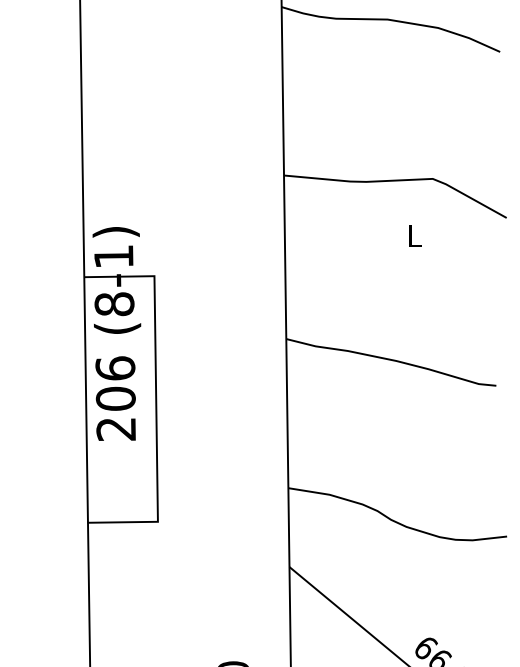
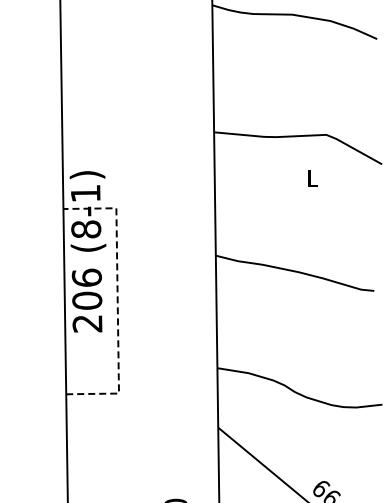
line: (155, 398) -> (117, 300), solid -> dashed

